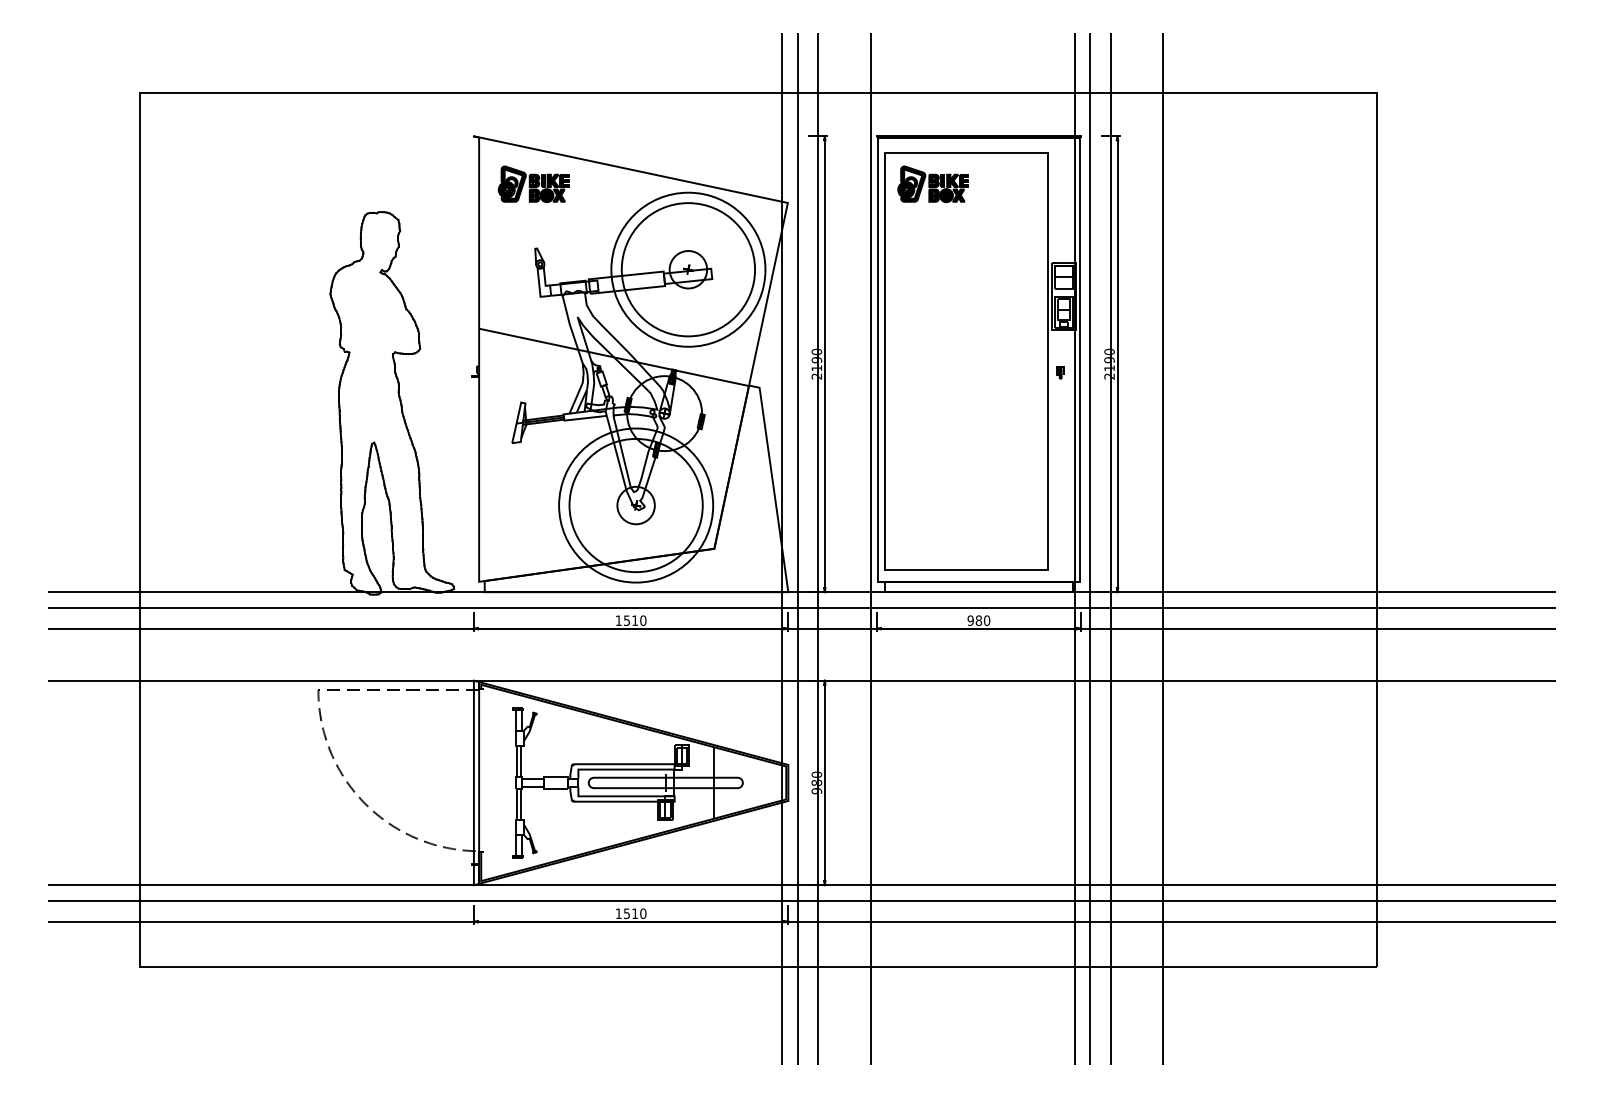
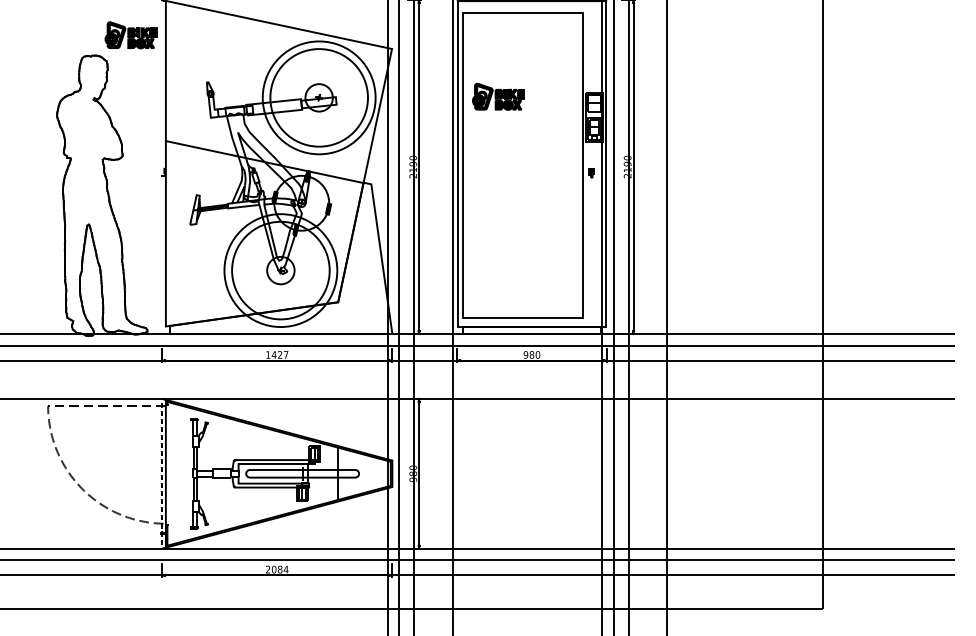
part: (533, 184) -> (130, 35), moved
part: (932, 184) -> (497, 96), moved
text: (634, 620) -> (279, 354), 1510 -> 1427
line: (473, 782) -> (161, 473), solid -> dashed
text: (630, 913) -> (276, 569), 1510 -> 2084

